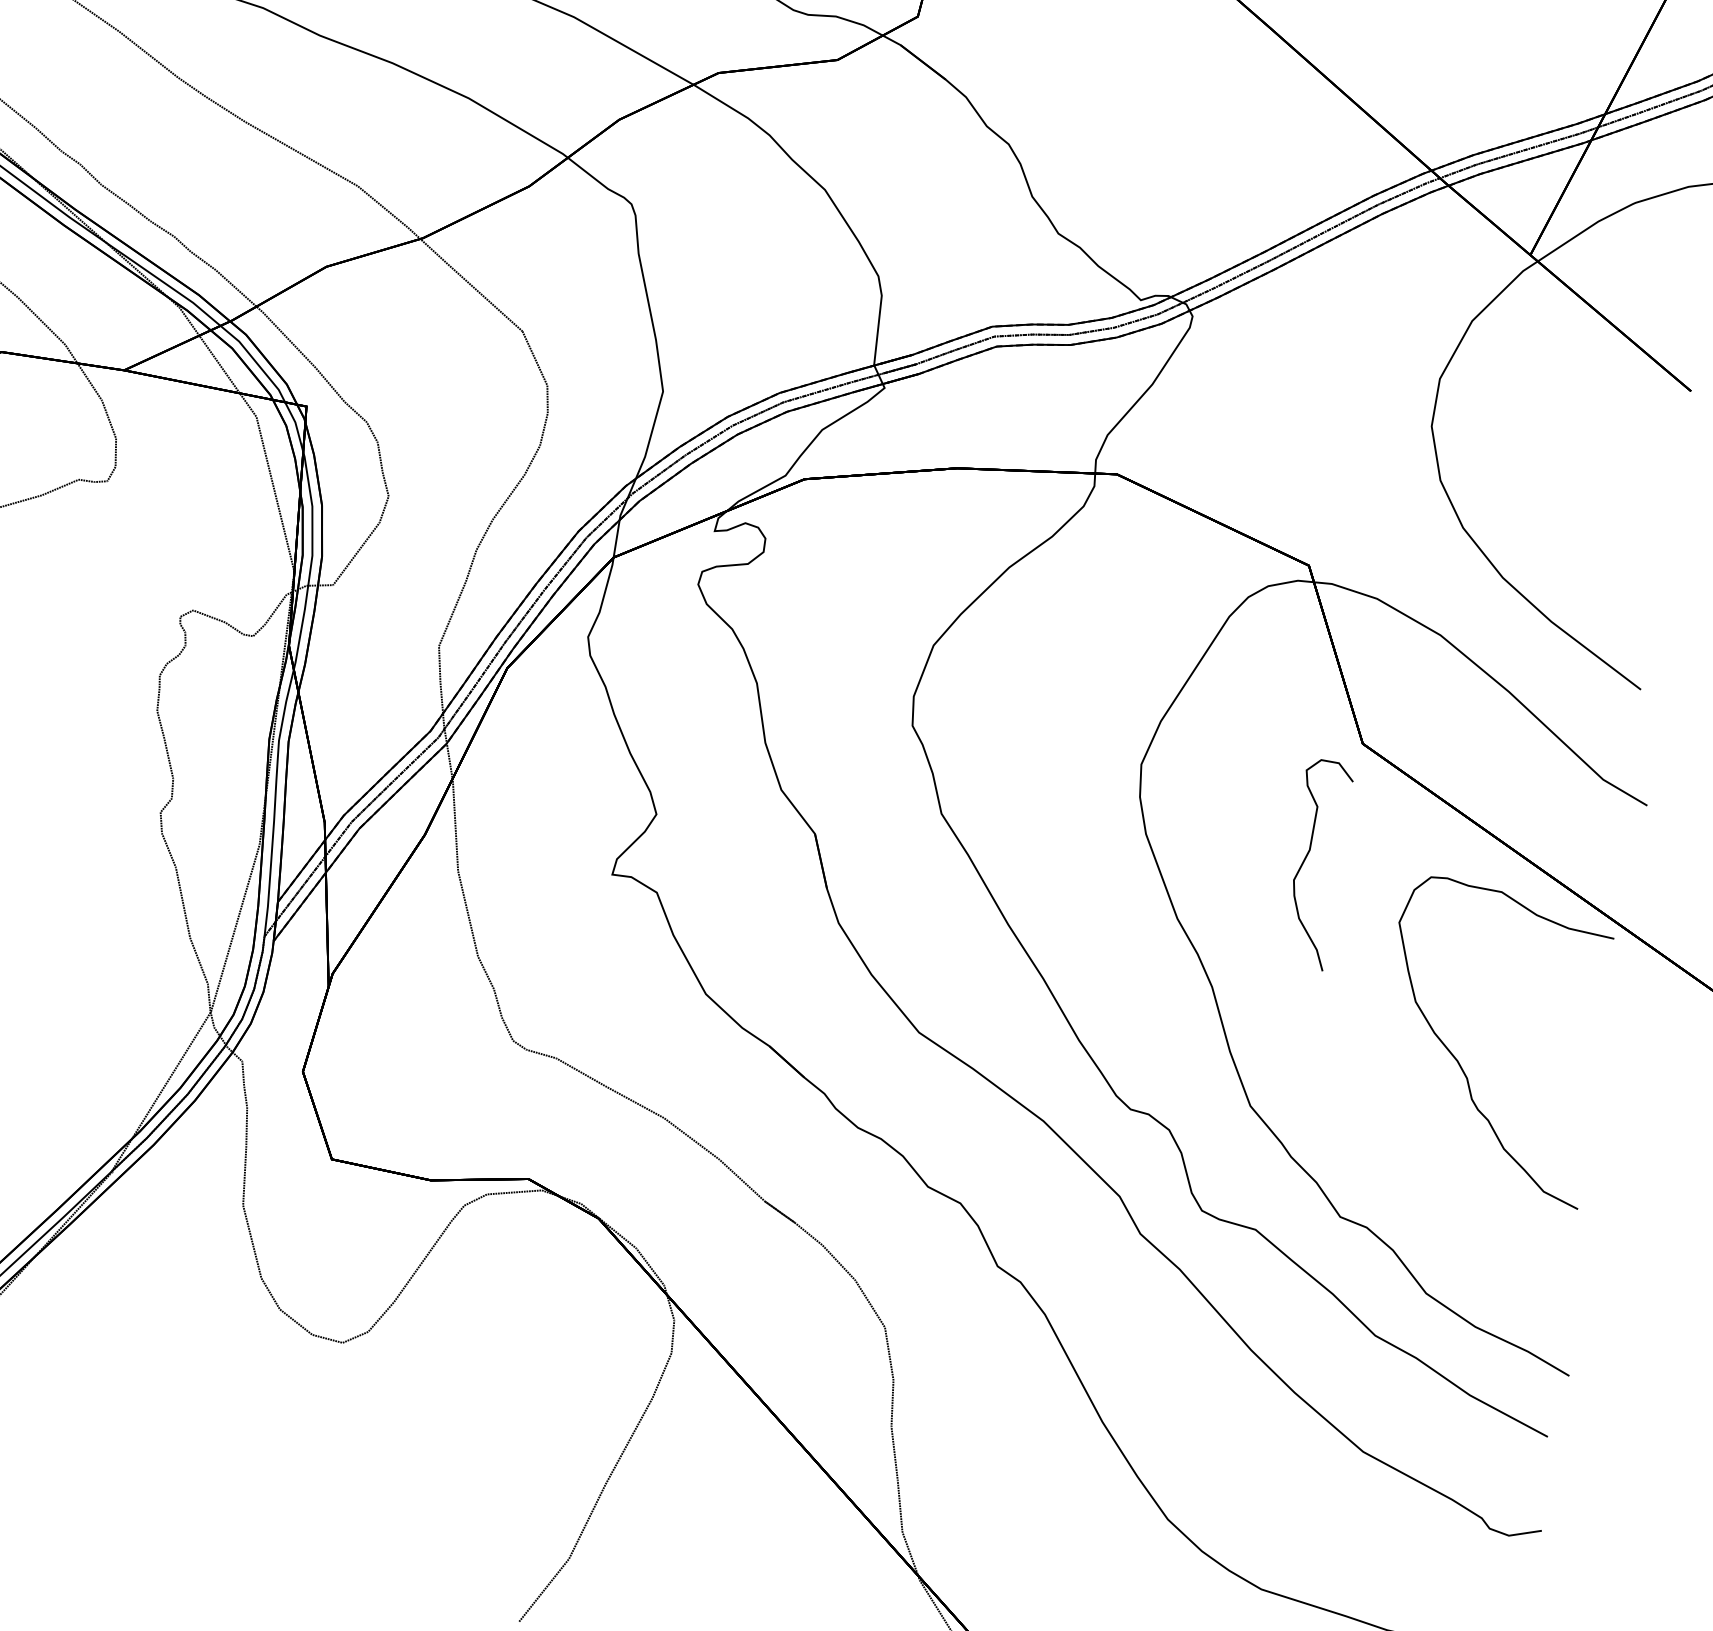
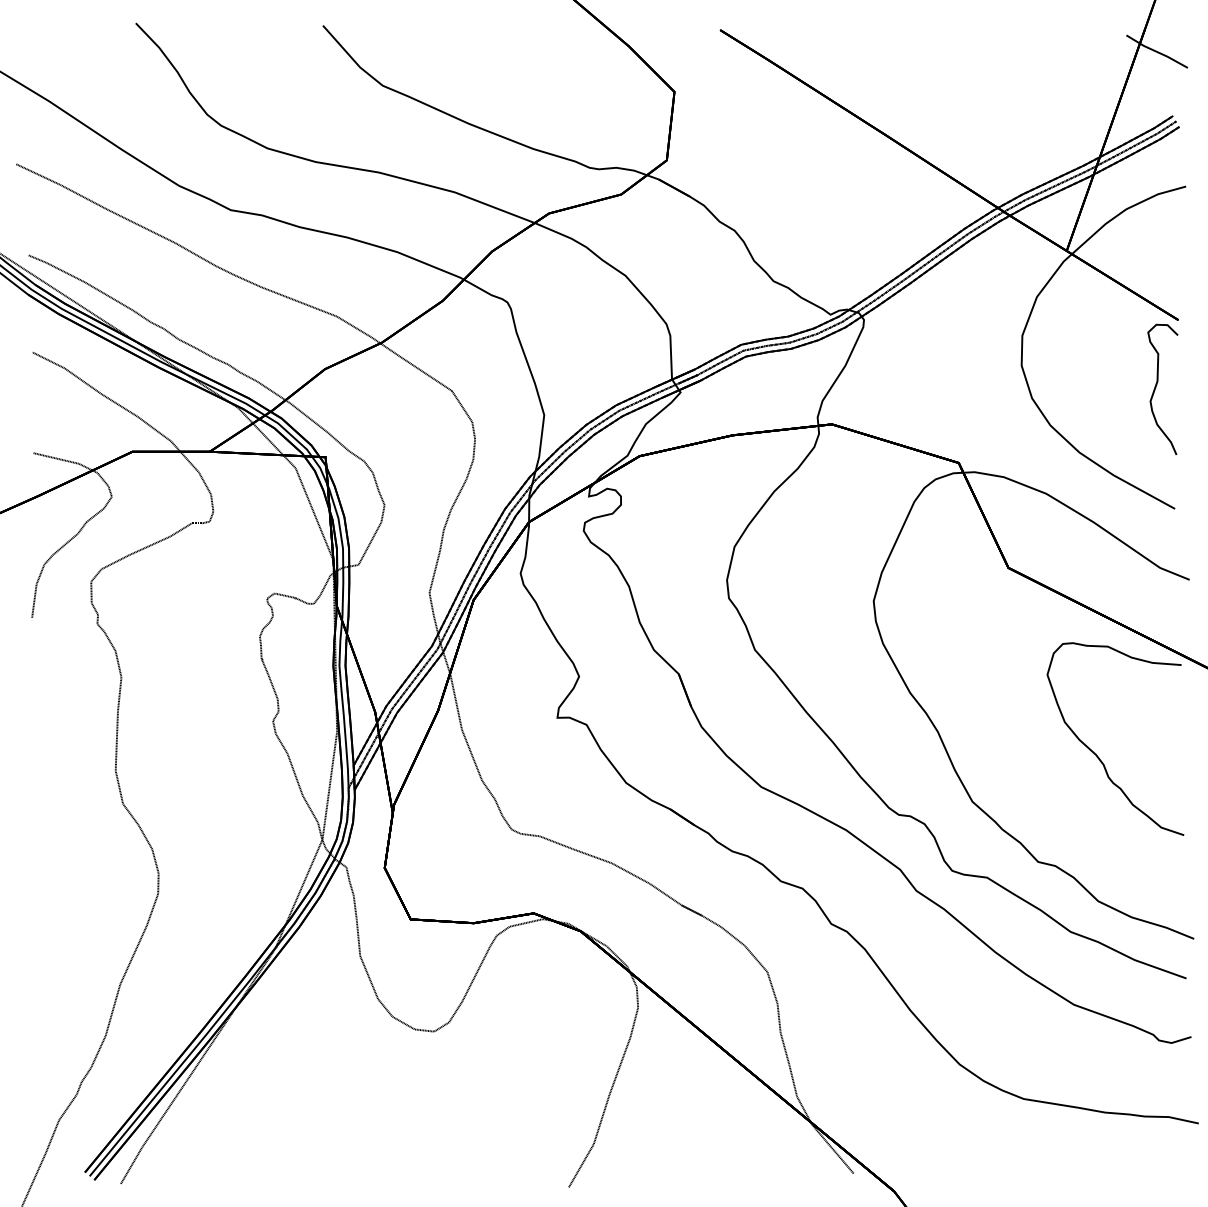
curve: (1306, 859) -> (1156, 387), moved

